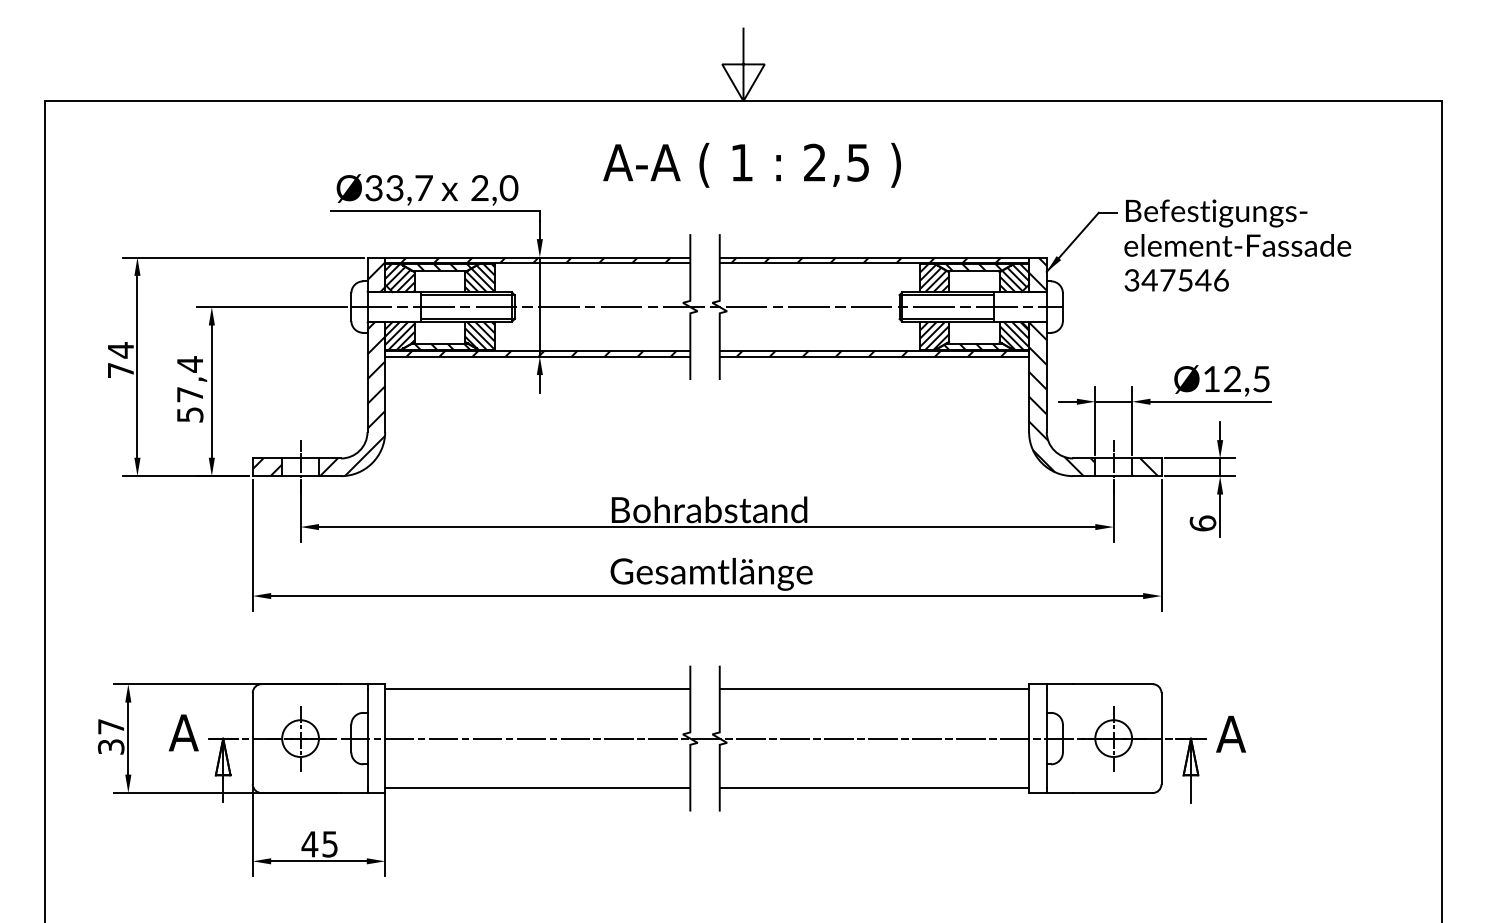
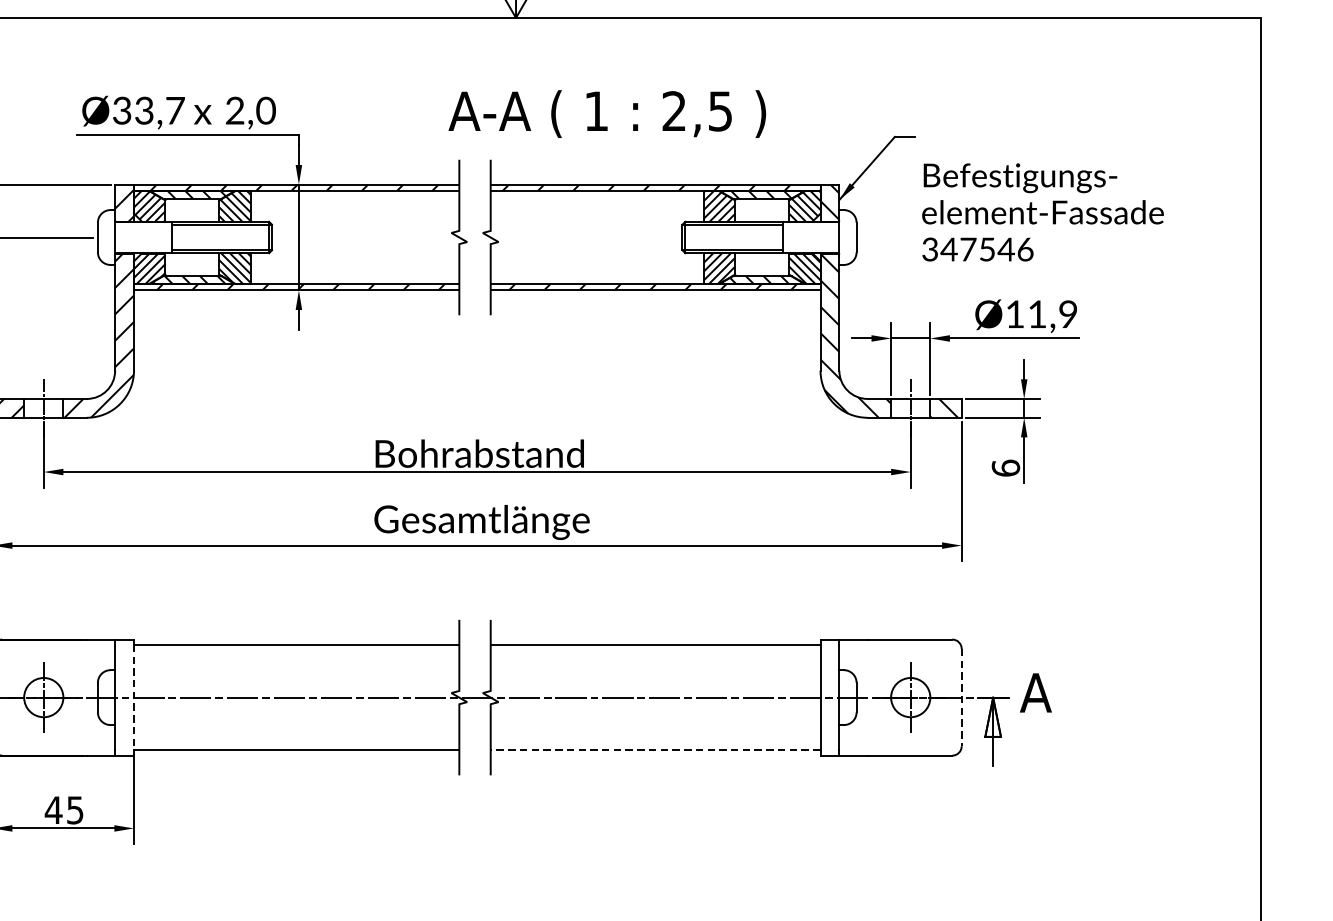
text: (751, 165) -> (606, 114), moved
text: (1237, 245) -> (1042, 212), moved
line: (706, 307) -> (476, 237), removed
text: (1246, 379) -> (1052, 314), Ø12,5 -> Ø11,9
line: (385, 738) -> (134, 697), solid -> dashed
line: (1161, 738) -> (961, 697), solid -> dashed
line: (874, 788) -> (655, 750), solid -> dashed

